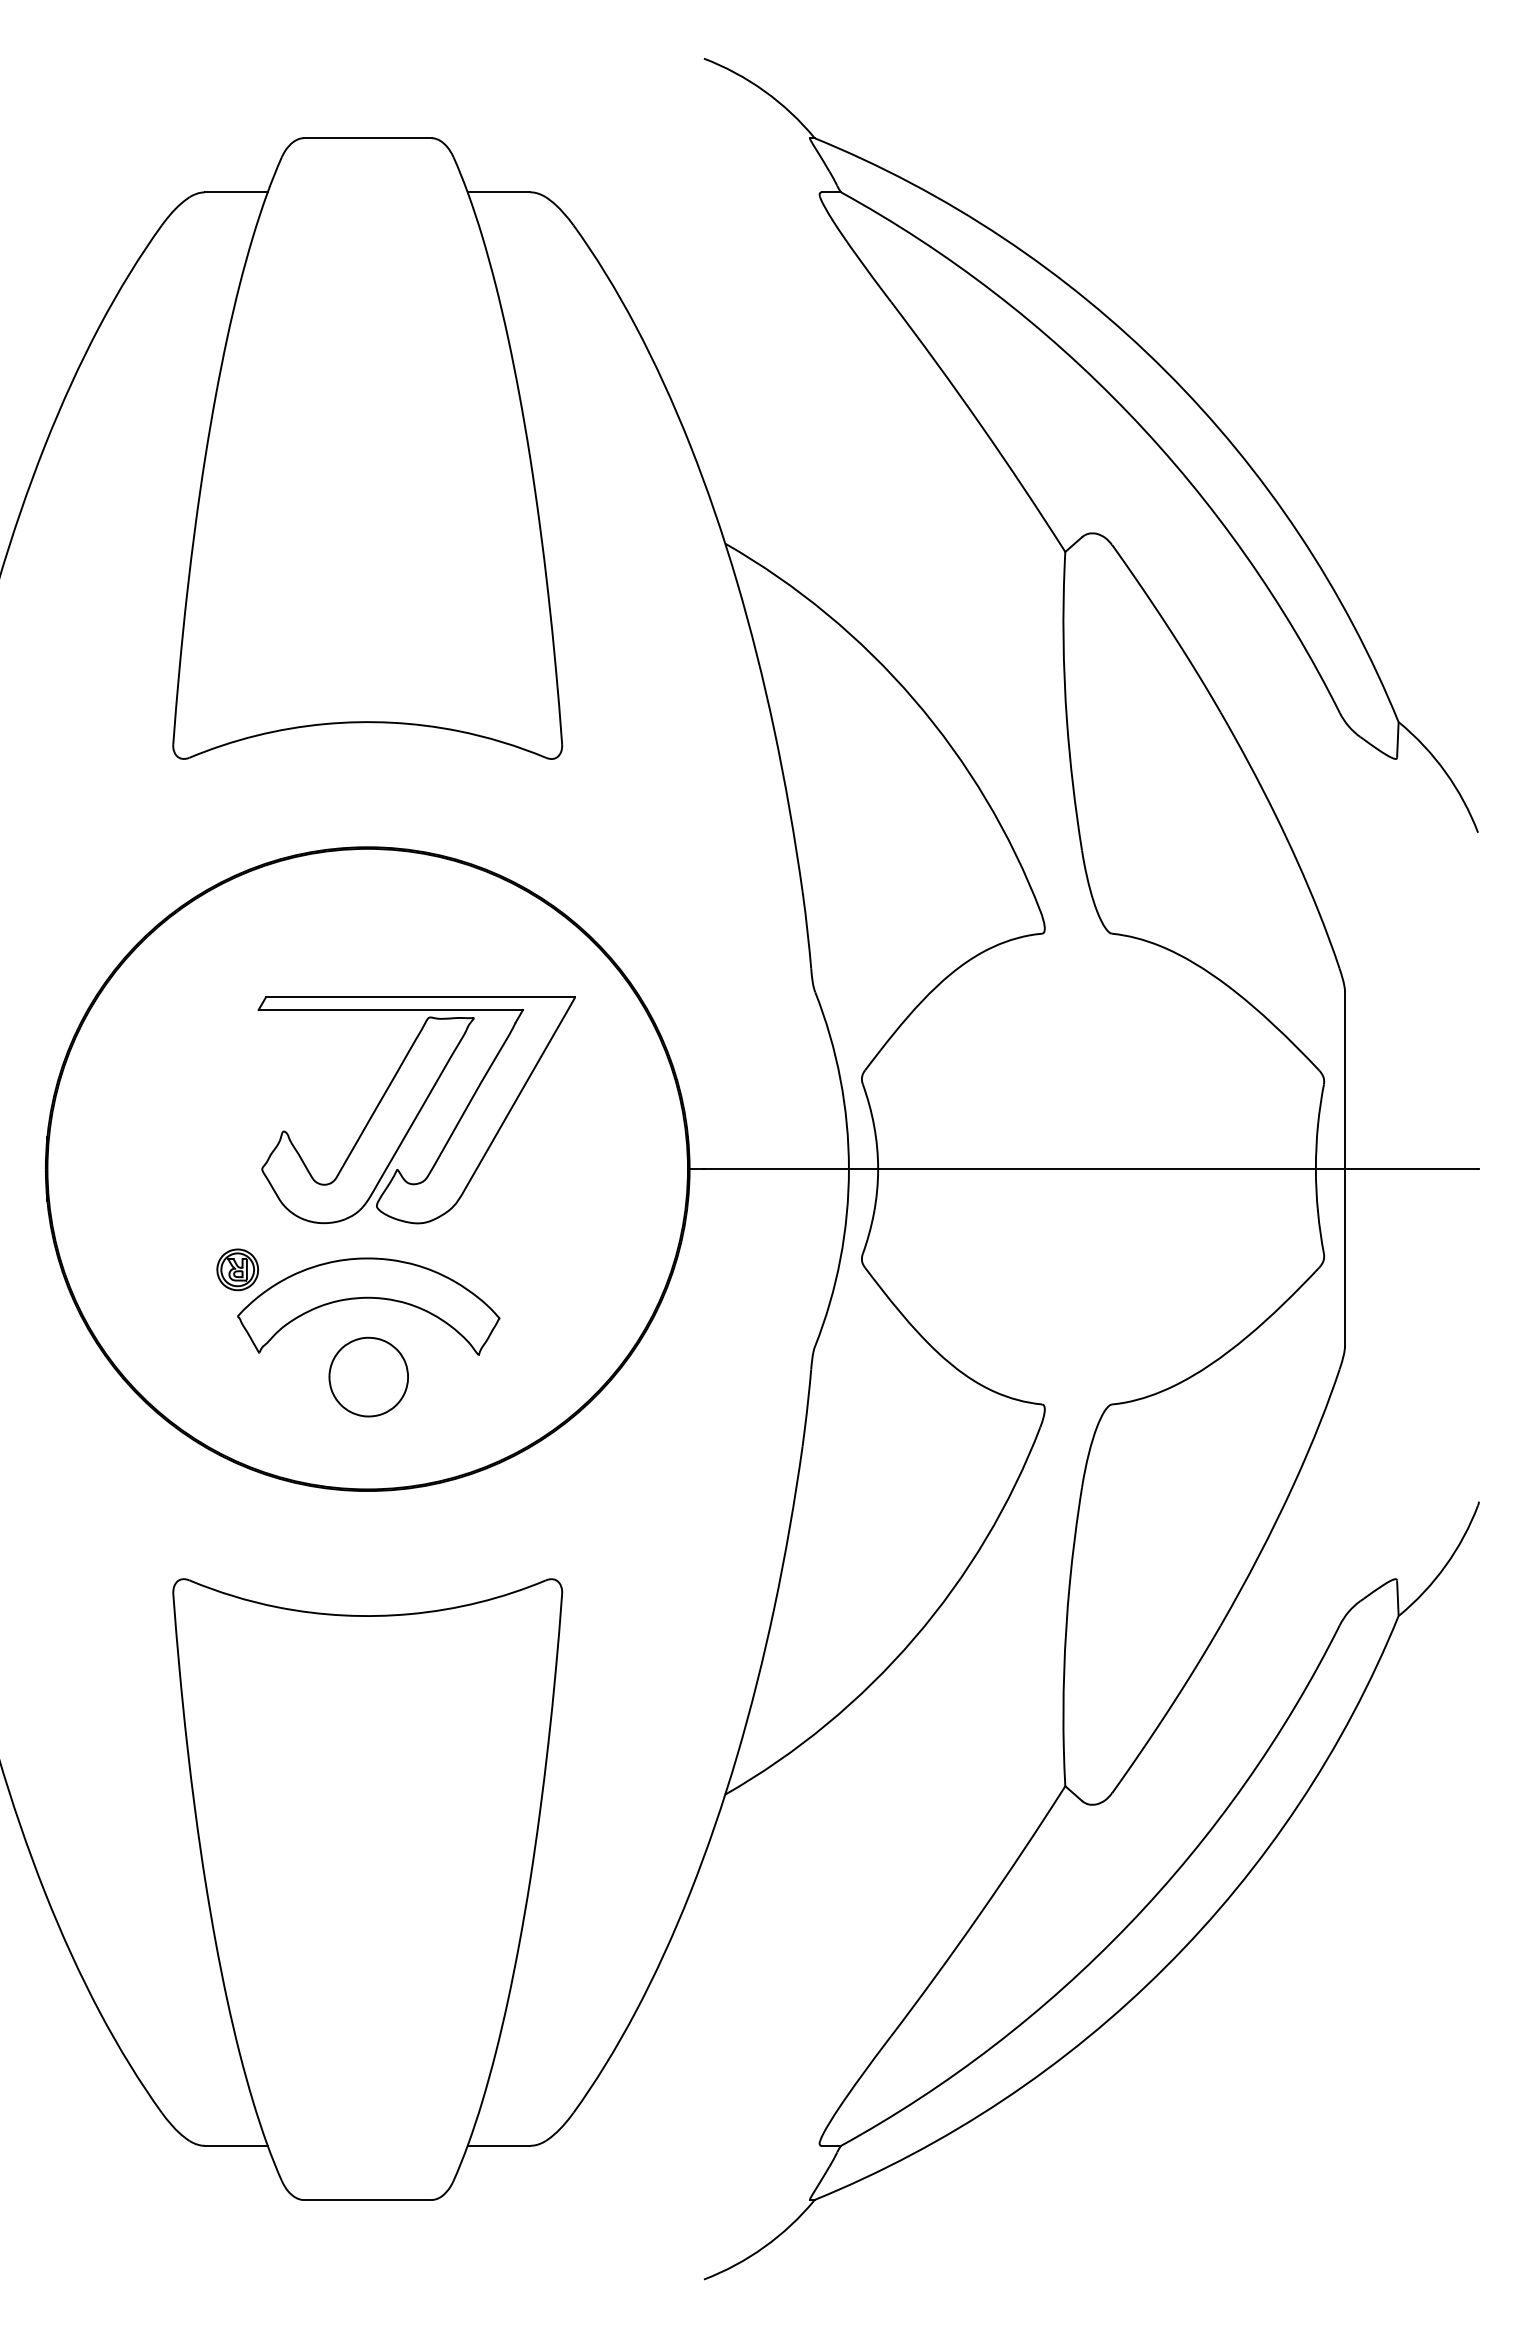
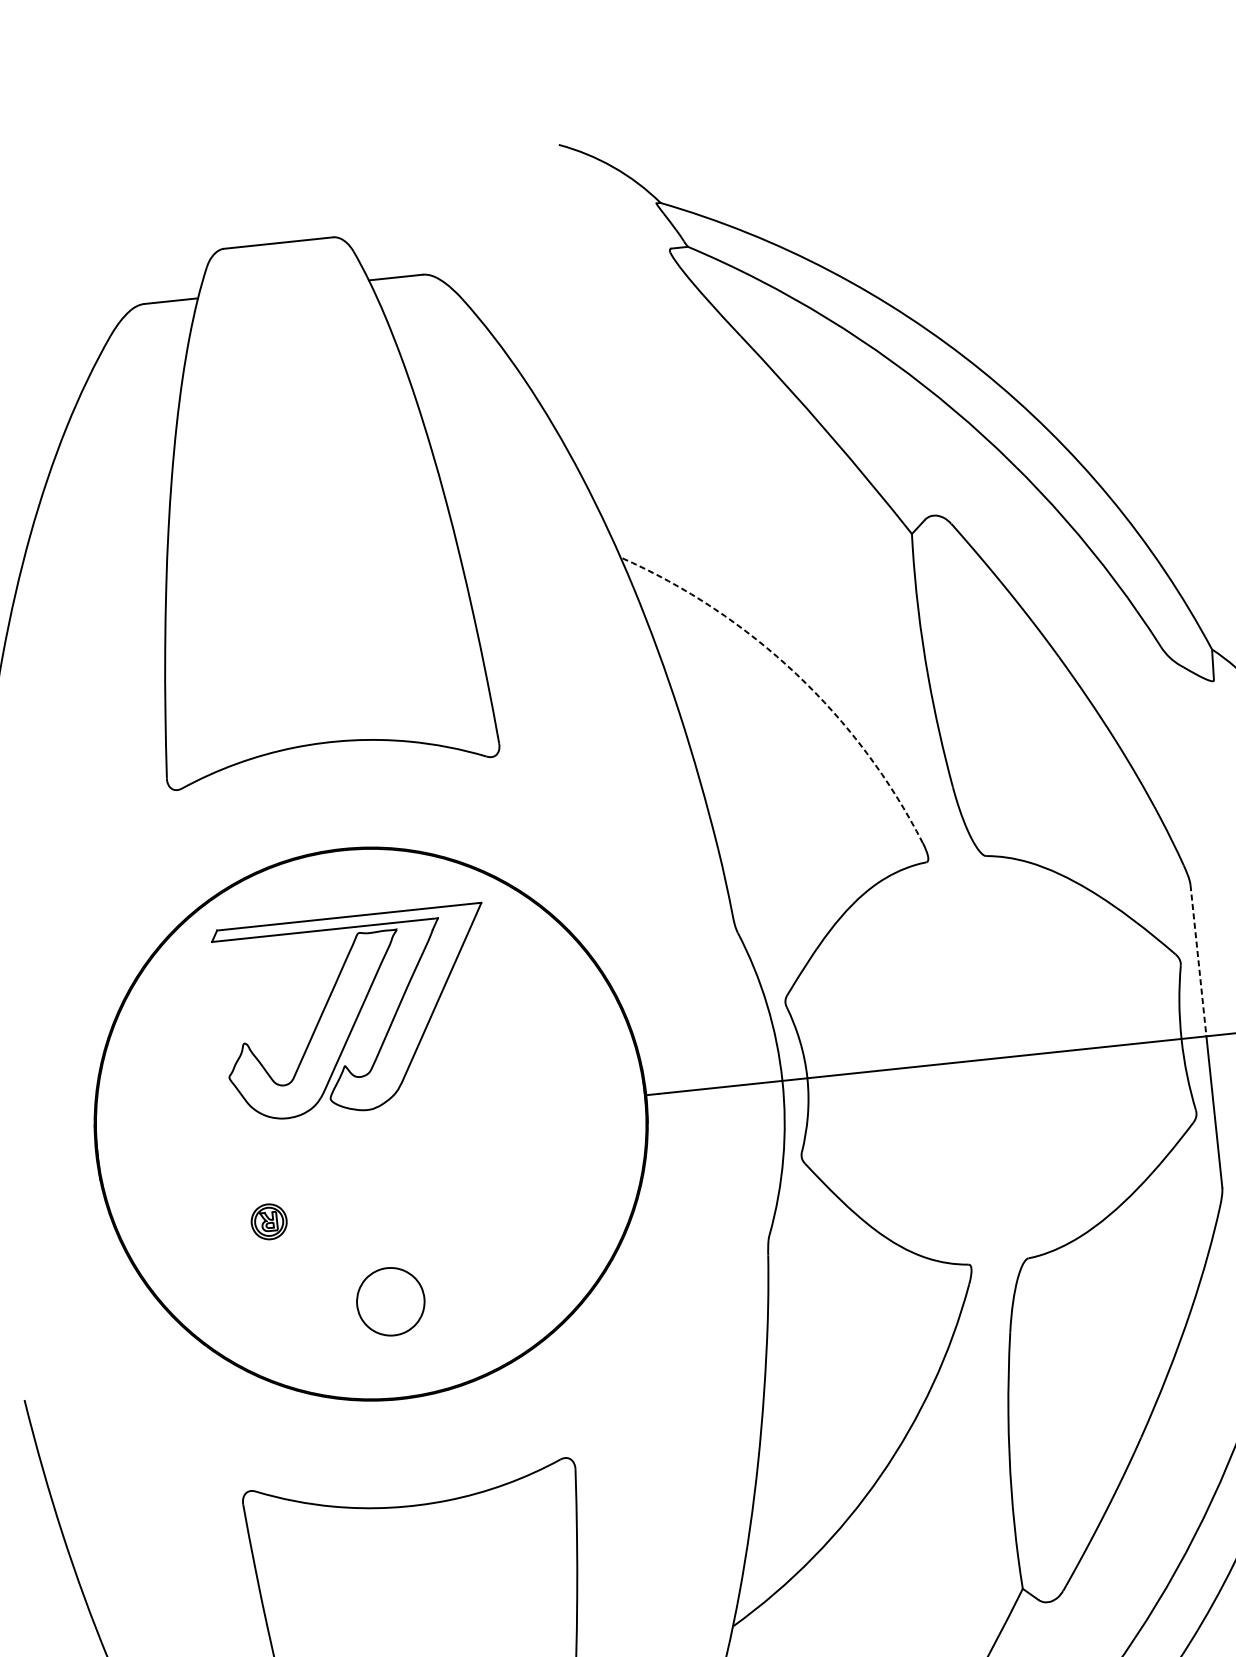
arc: (914, 700) -> (796, 674), solid -> dashed
line: (1345, 1081) -> (1198, 961), solid -> dashed
part: (416, 1110) -> (355, 1013), moved
part: (368, 1298) -> (383, 1234), removed

